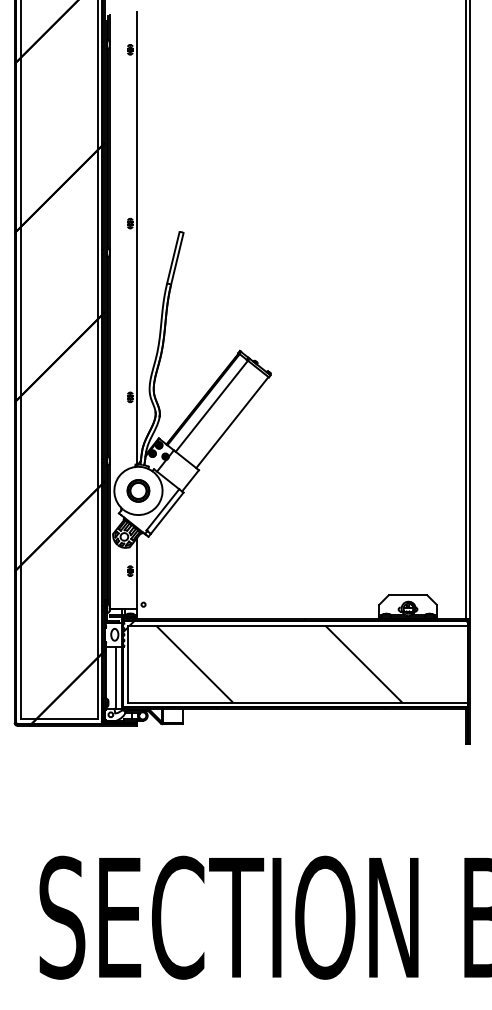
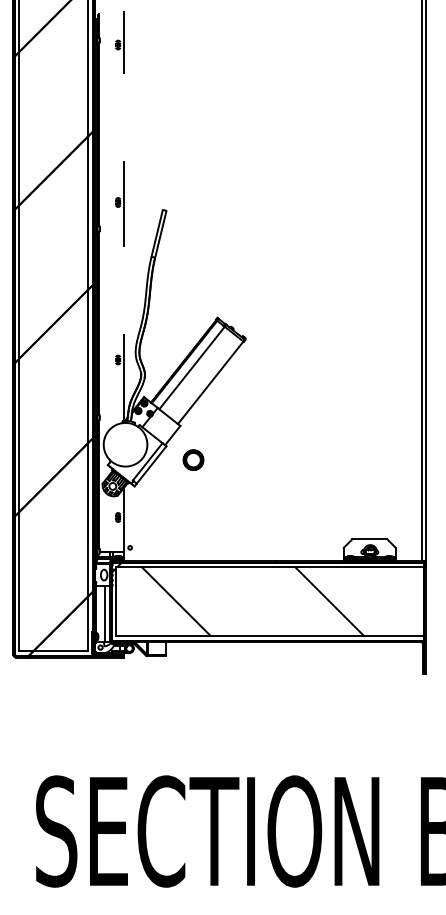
line: (137, 237) -> (124, 215), solid -> dashed
part: (138, 490) -> (193, 459), moved

